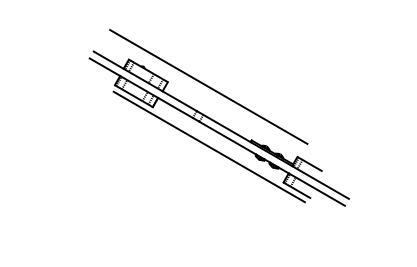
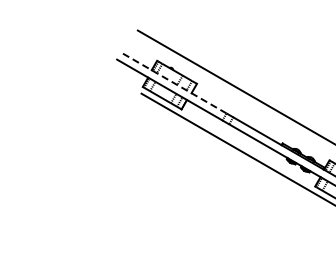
line: (145, 81) -> (174, 83), solid -> dashed

